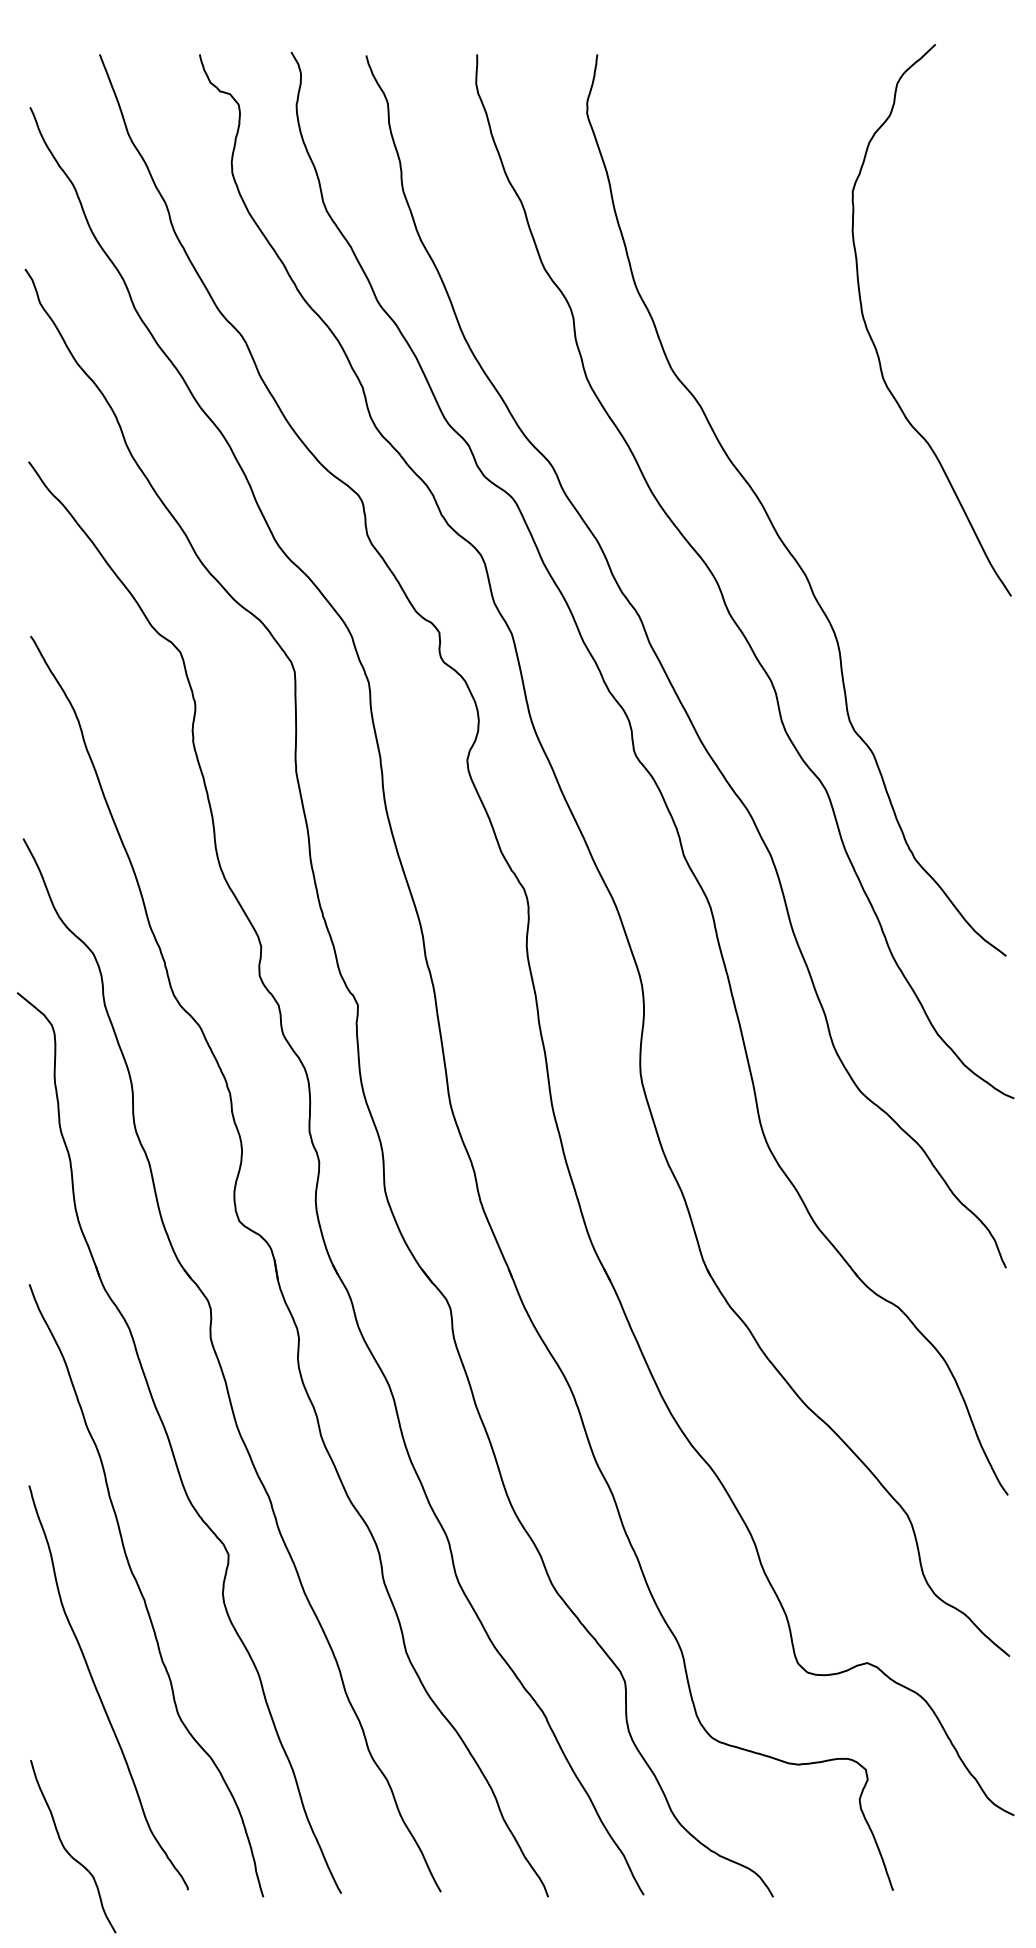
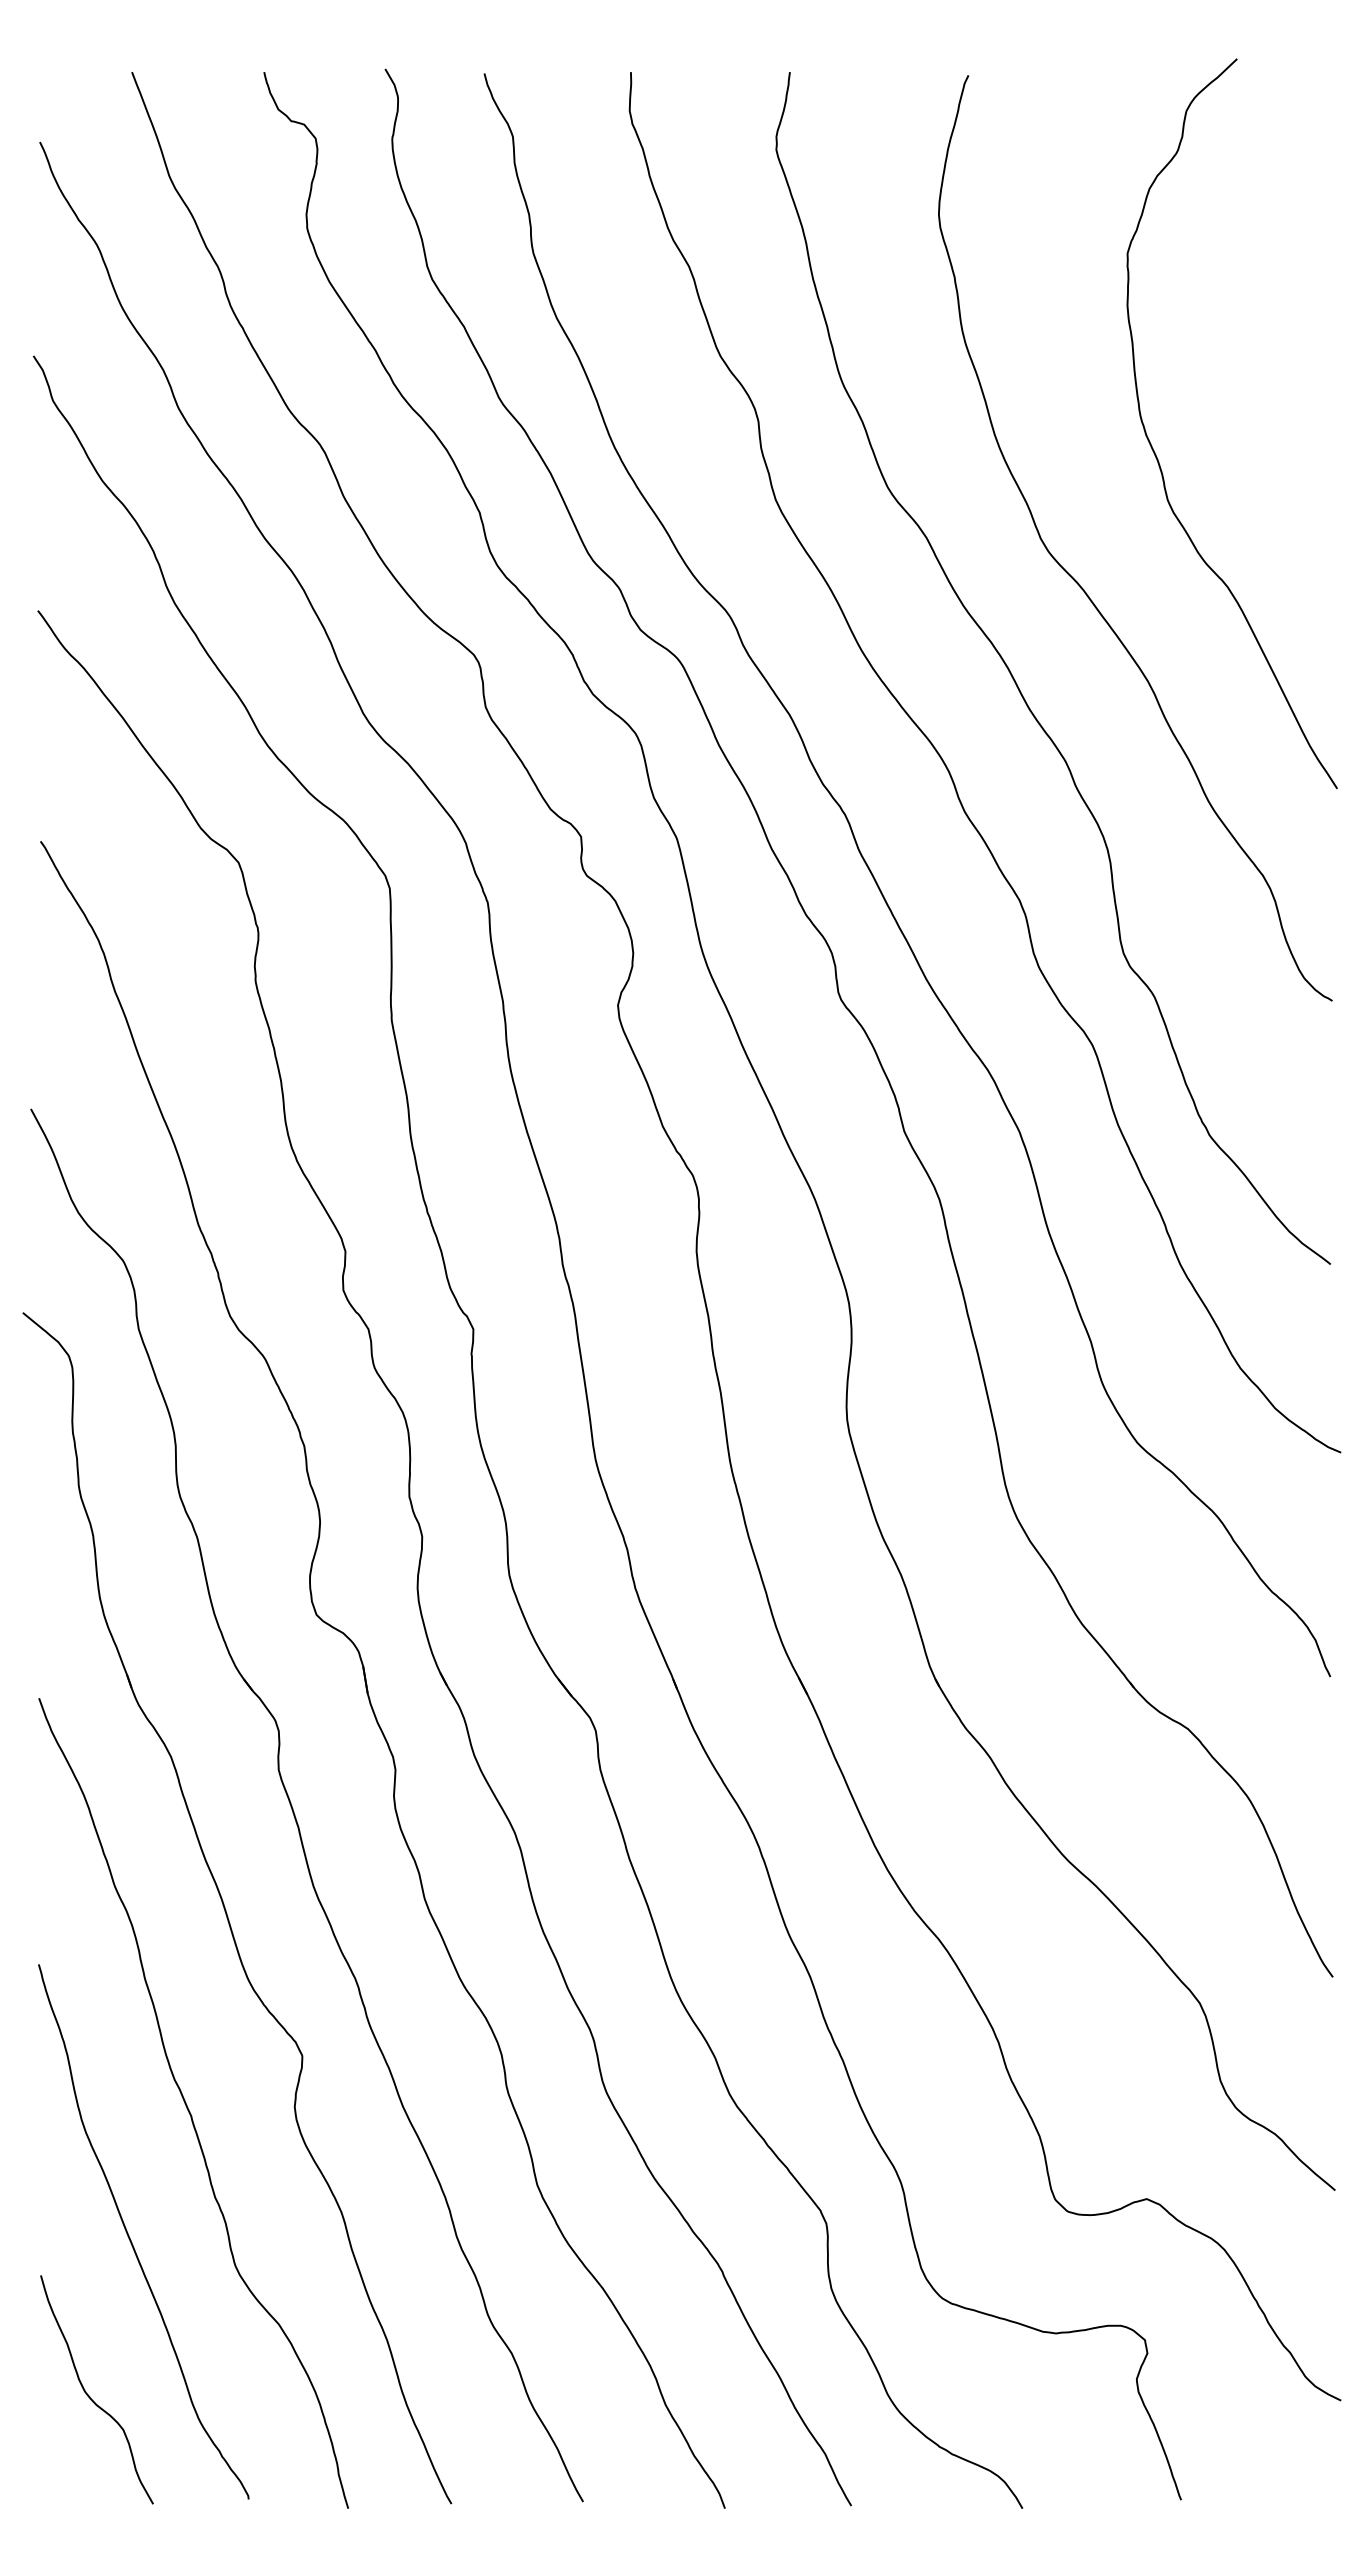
curve: (816, 441) -> (1079, 583), added
curve: (67, 1850) -> (89, 2395), moved

